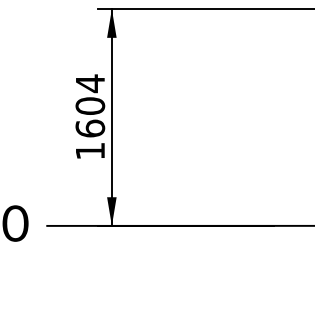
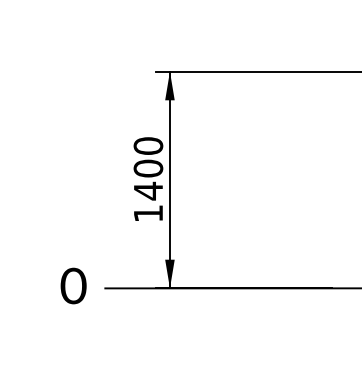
text: (90, 106) -> (148, 168), 1604 -> 1400

